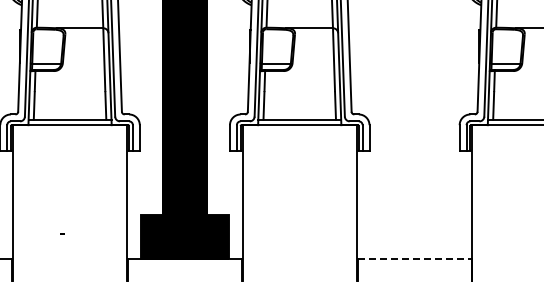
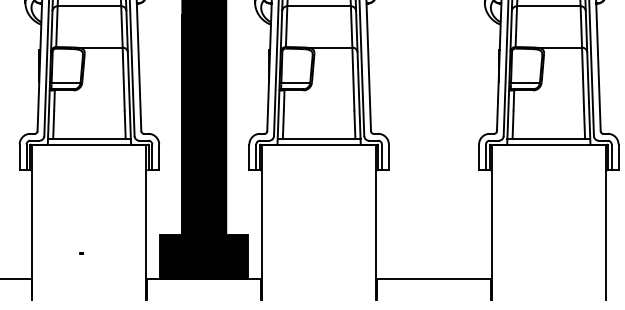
line: (414, 259) -> (433, 278), dashed -> solid

